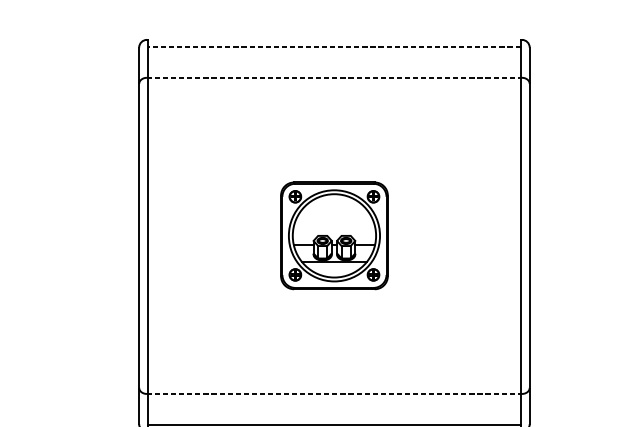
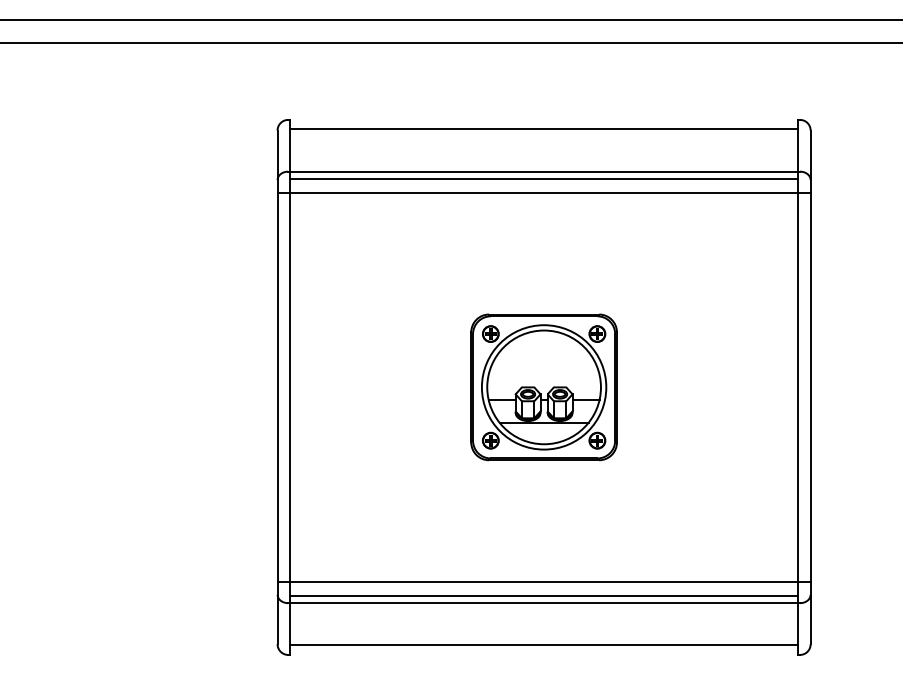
line: (334, 46) -> (543, 129), dashed -> solid
line: (334, 77) -> (544, 171), dashed -> solid
line: (334, 82) -> (544, 178), added
line: (334, 93) -> (543, 192), added
line: (334, 378) -> (543, 582), added
line: (334, 389) -> (544, 596), added
line: (334, 394) -> (544, 603), dashed -> solid

